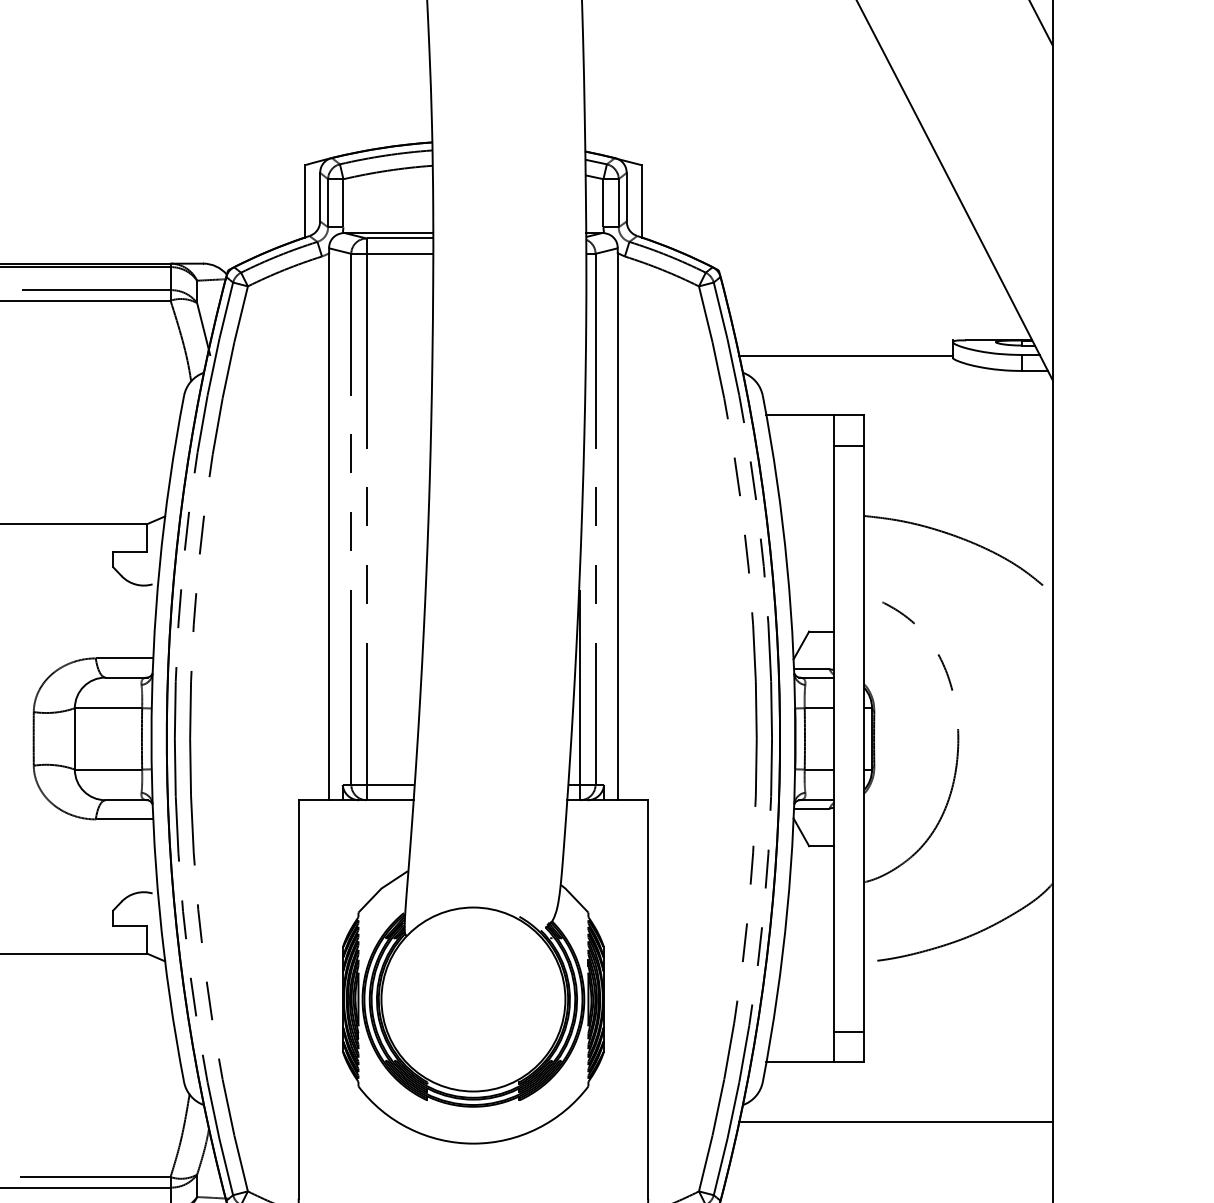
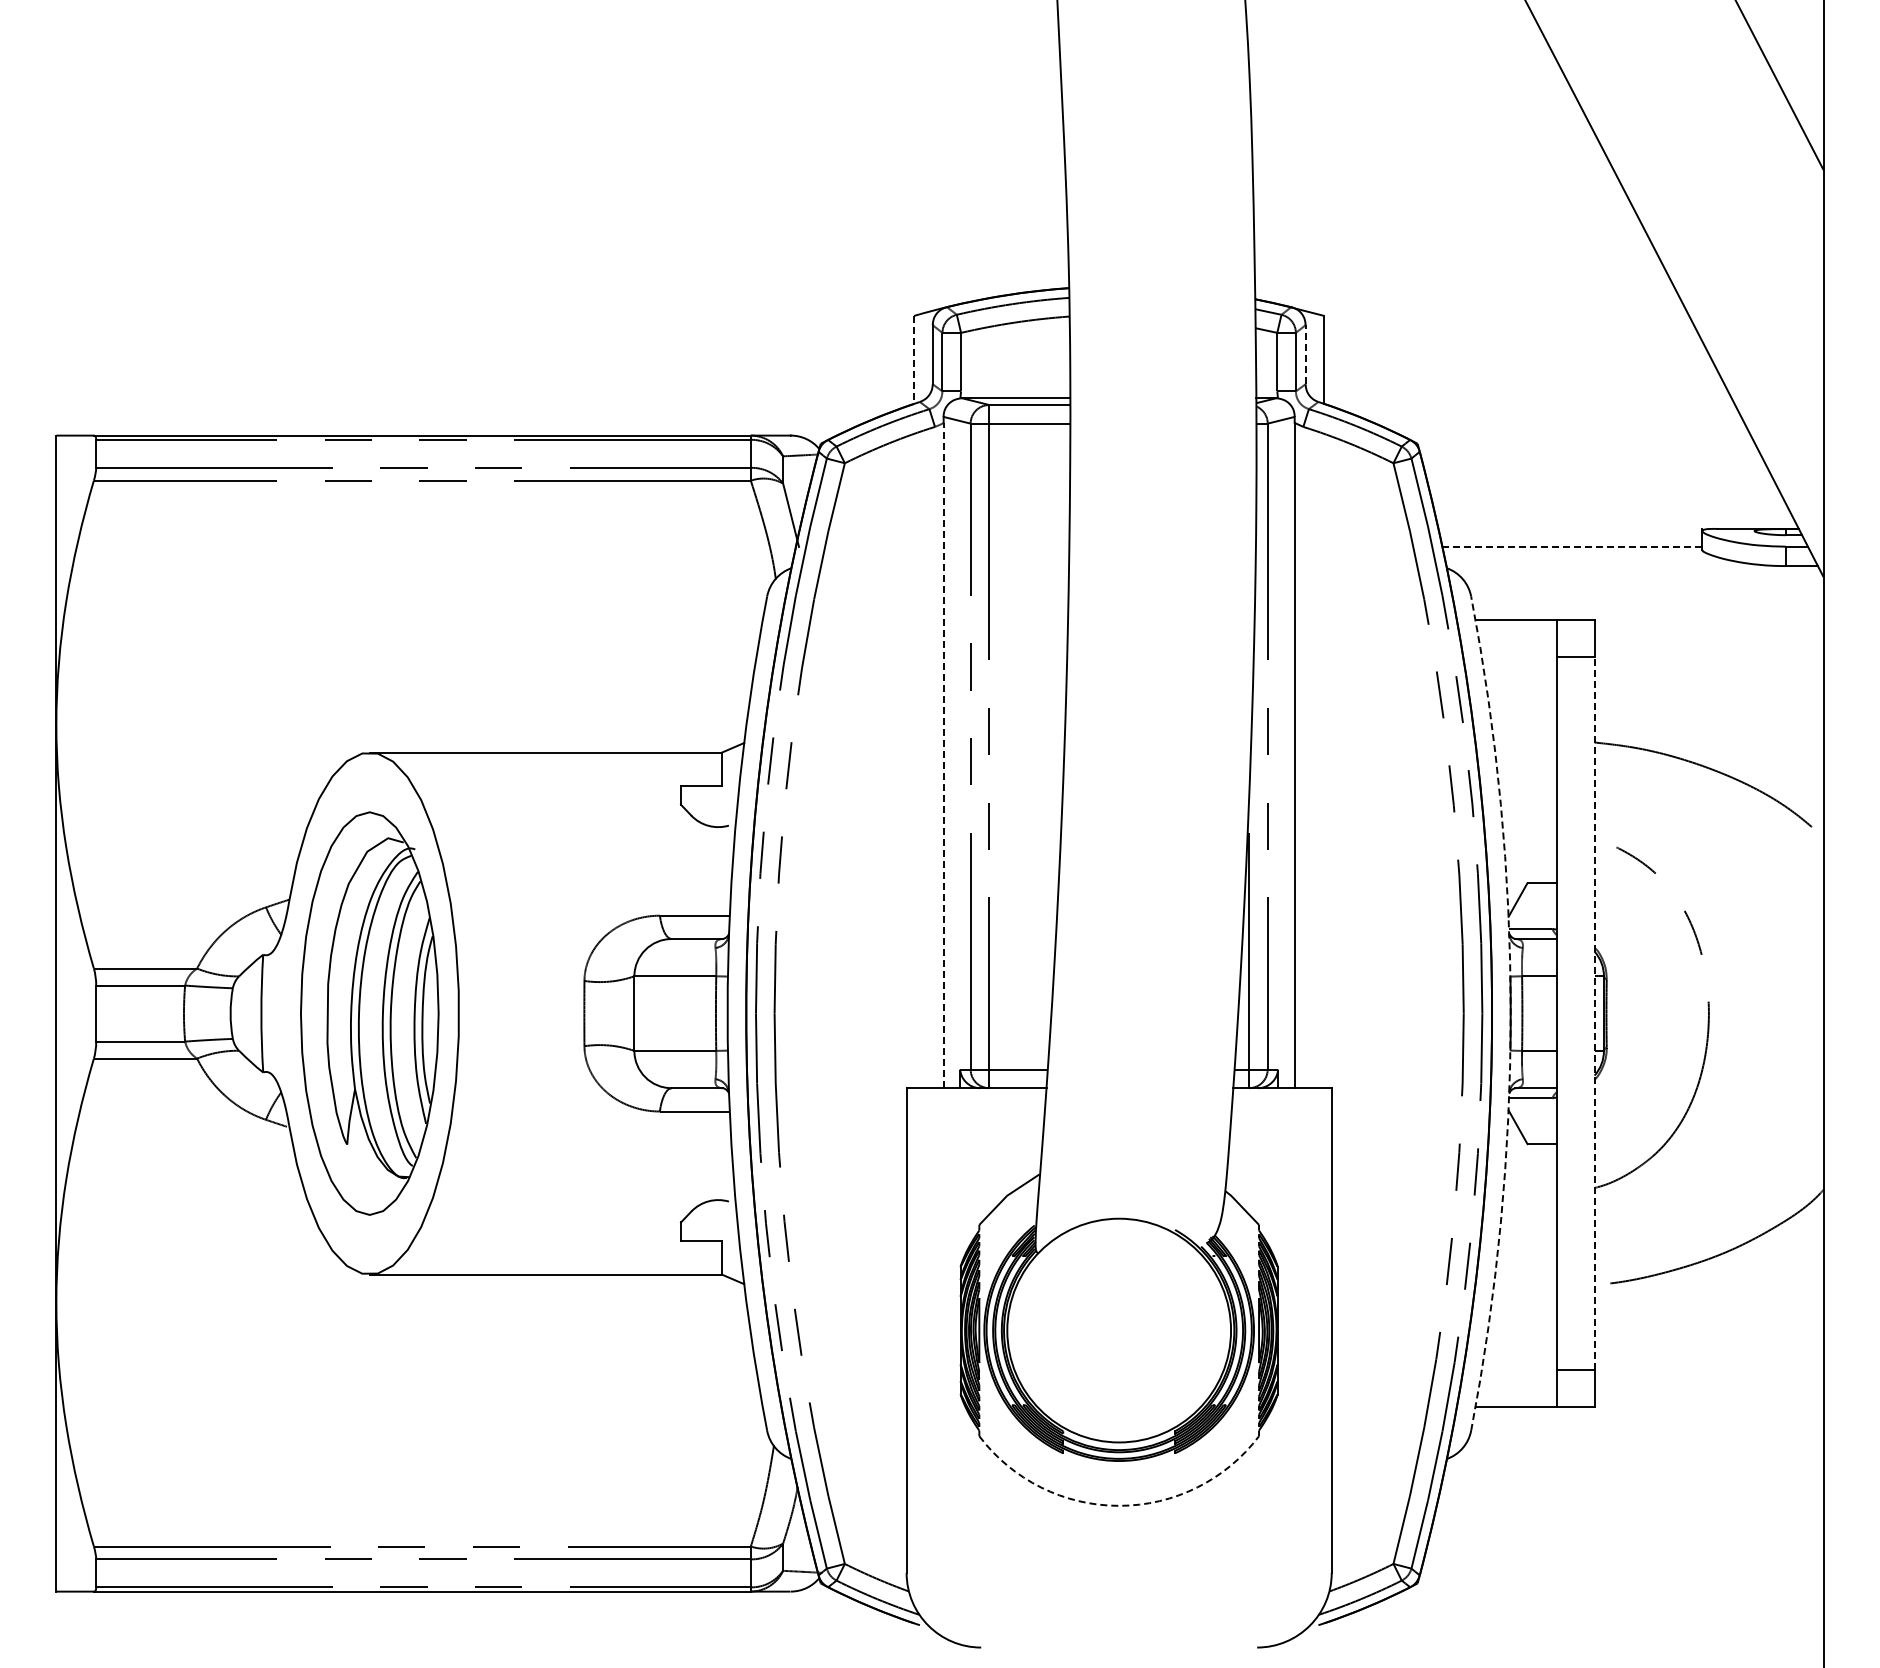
line: (626, 196) -> (1305, 354), solid -> dashed
line: (305, 201) -> (914, 359), solid -> dashed
line: (846, 355) -> (1572, 547), solid -> dashed
line: (329, 526) -> (943, 755), solid -> dashed
arc: (795, 738) -> (1510, 1013), solid -> dashed
line: (864, 738) -> (1594, 1013), solid -> dashed
line: (895, 1121) -> (1632, 1479), removed
arc: (473, 1143) -> (1119, 1505), solid -> dashed

